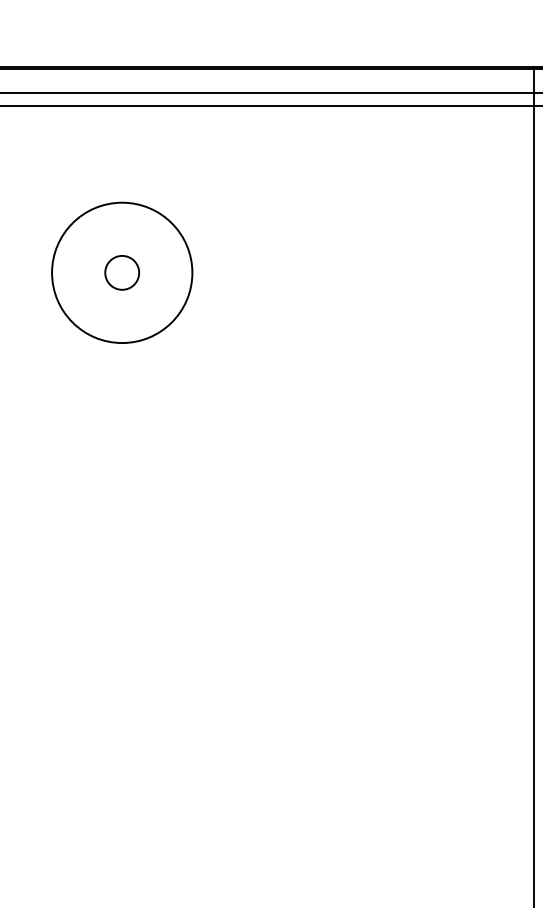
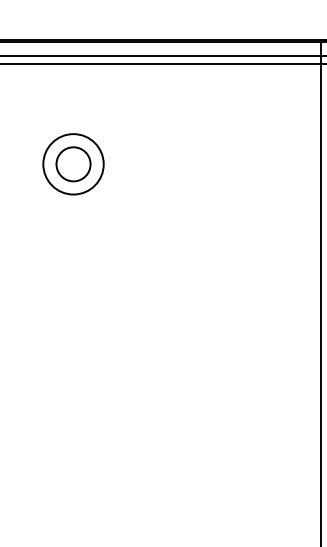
circle: (122, 273) -> (73, 164), size x0.71
circle: (122, 273) -> (73, 164), size x1.67

